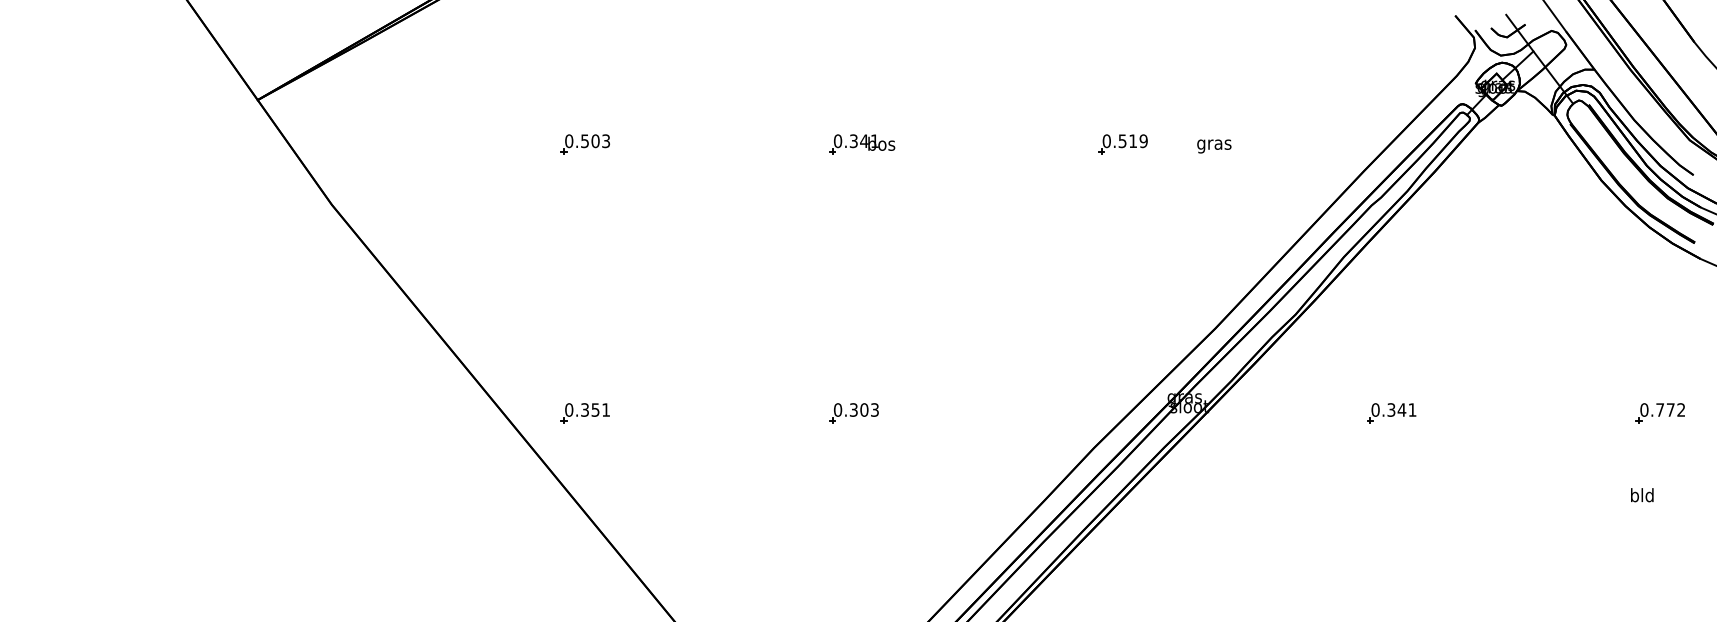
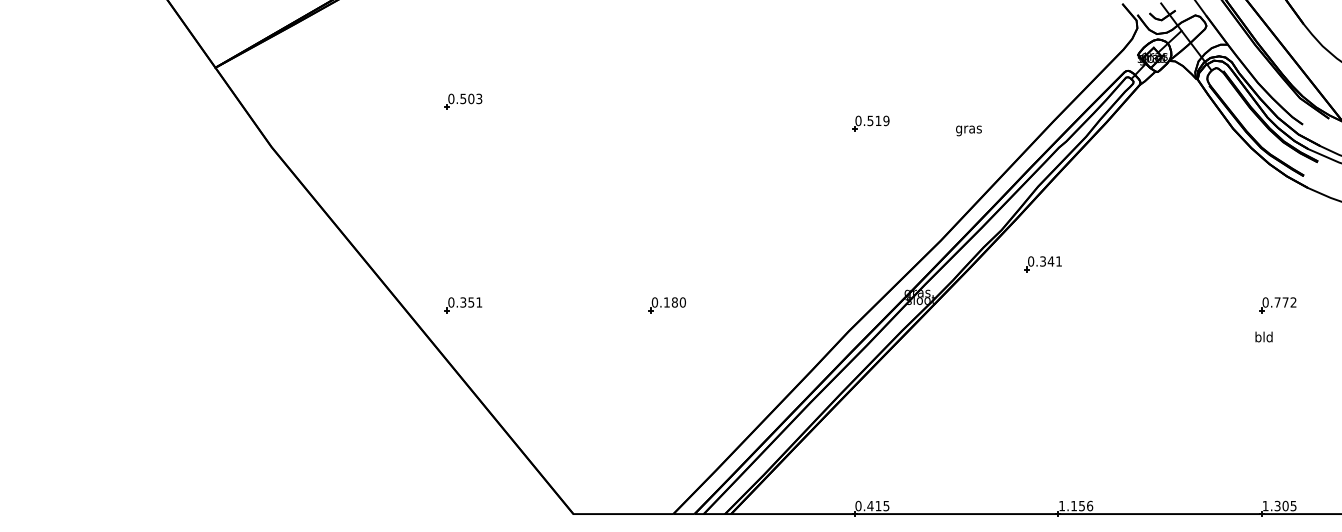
part: (862, 144) -> (673, 101), removed
part: (1122, 144) -> (870, 123), moved
text: (1213, 145) -> (968, 130), moved
text: (863, 410) -> (674, 302), 0.303 -> 0.180
part: (1390, 413) -> (1042, 264), moved
text: (1641, 494) -> (1263, 336), moved

